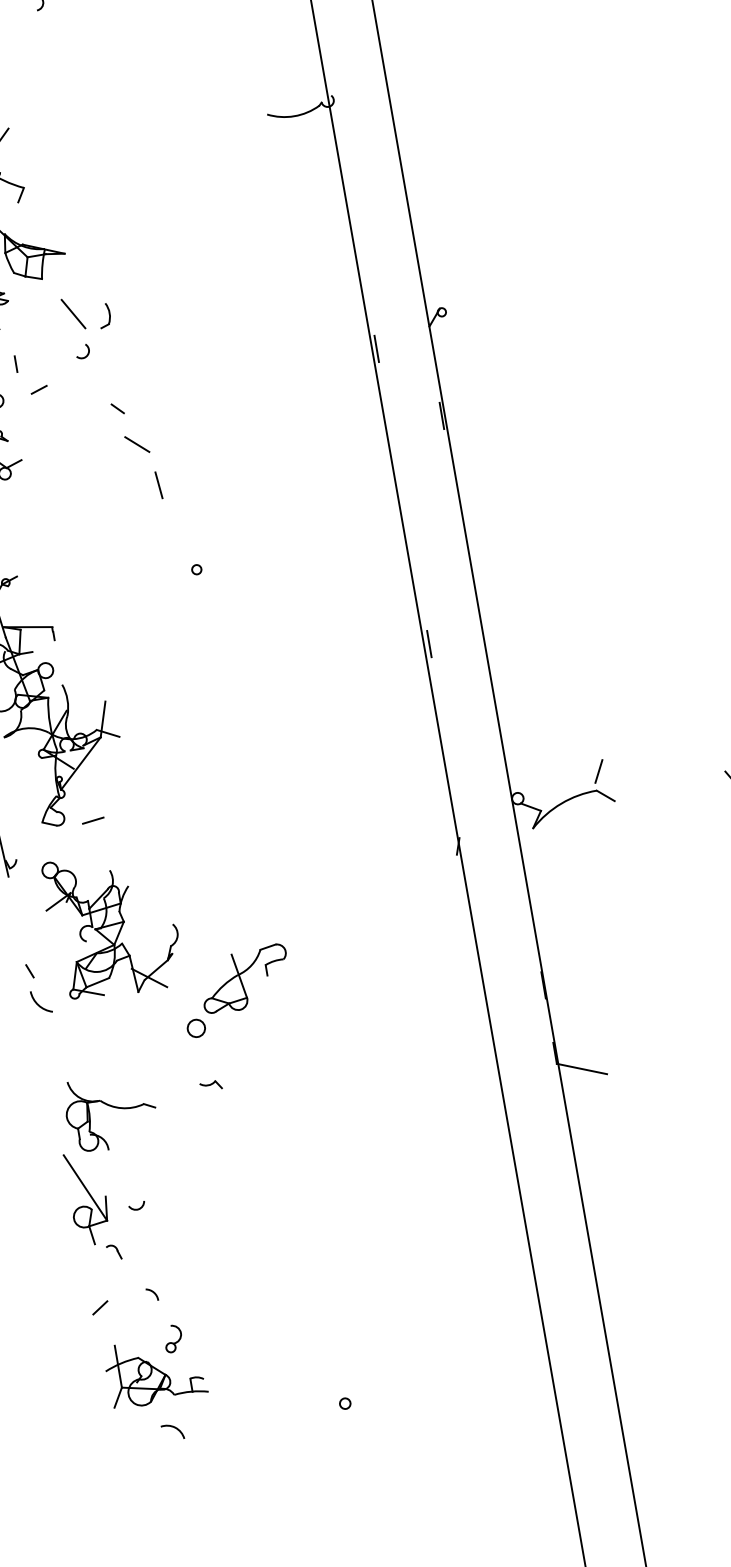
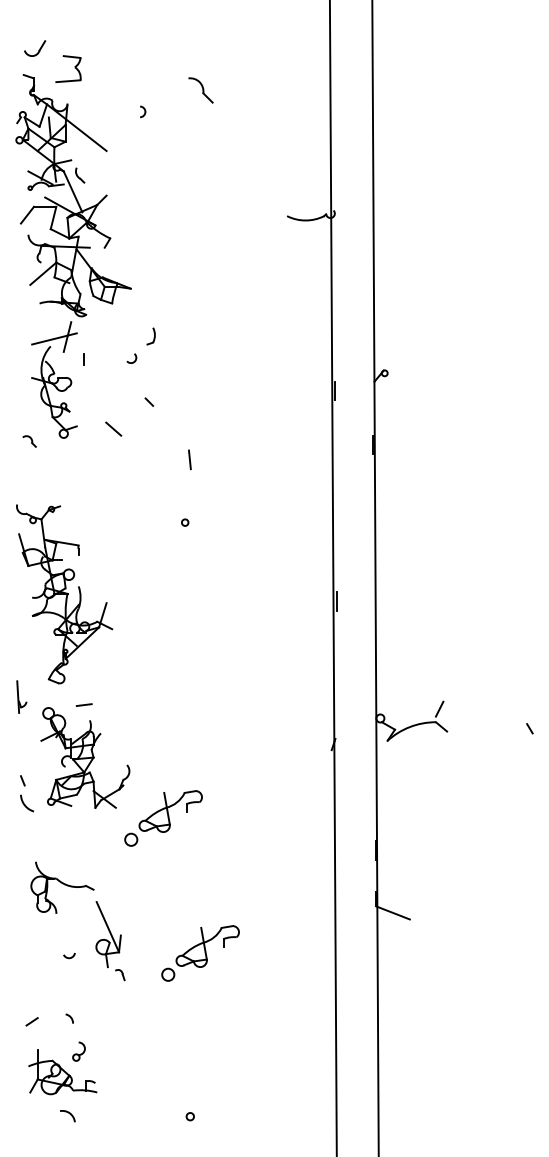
line: (73, 314) -> (129, 331), removed
line: (38, 389) -> (96, 379), removed
line: (136, 443) -> (113, 428), moved
line: (158, 484) -> (189, 459), moved
line: (92, 820) -> (83, 704), moved
part: (210, 1086) -> (134, 881), removed
part: (320, 1171) -> (200, 953), added
part: (92, 1207) -> (110, 941), moved

